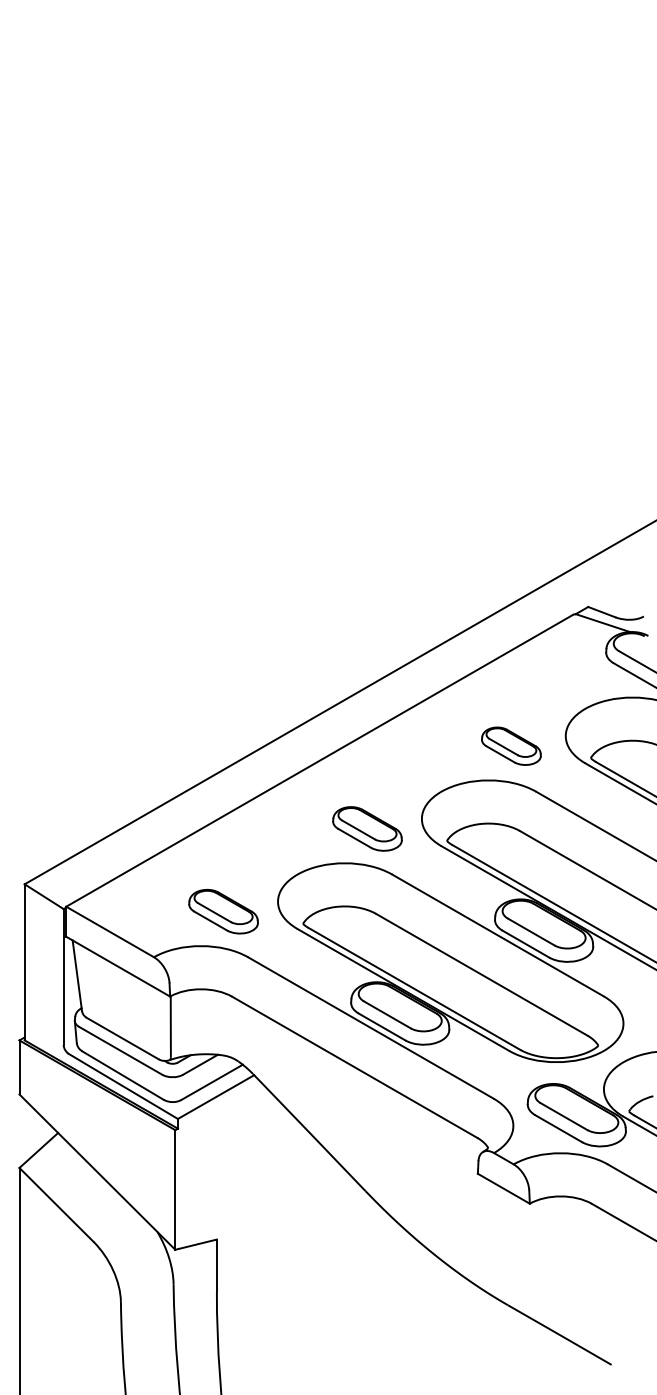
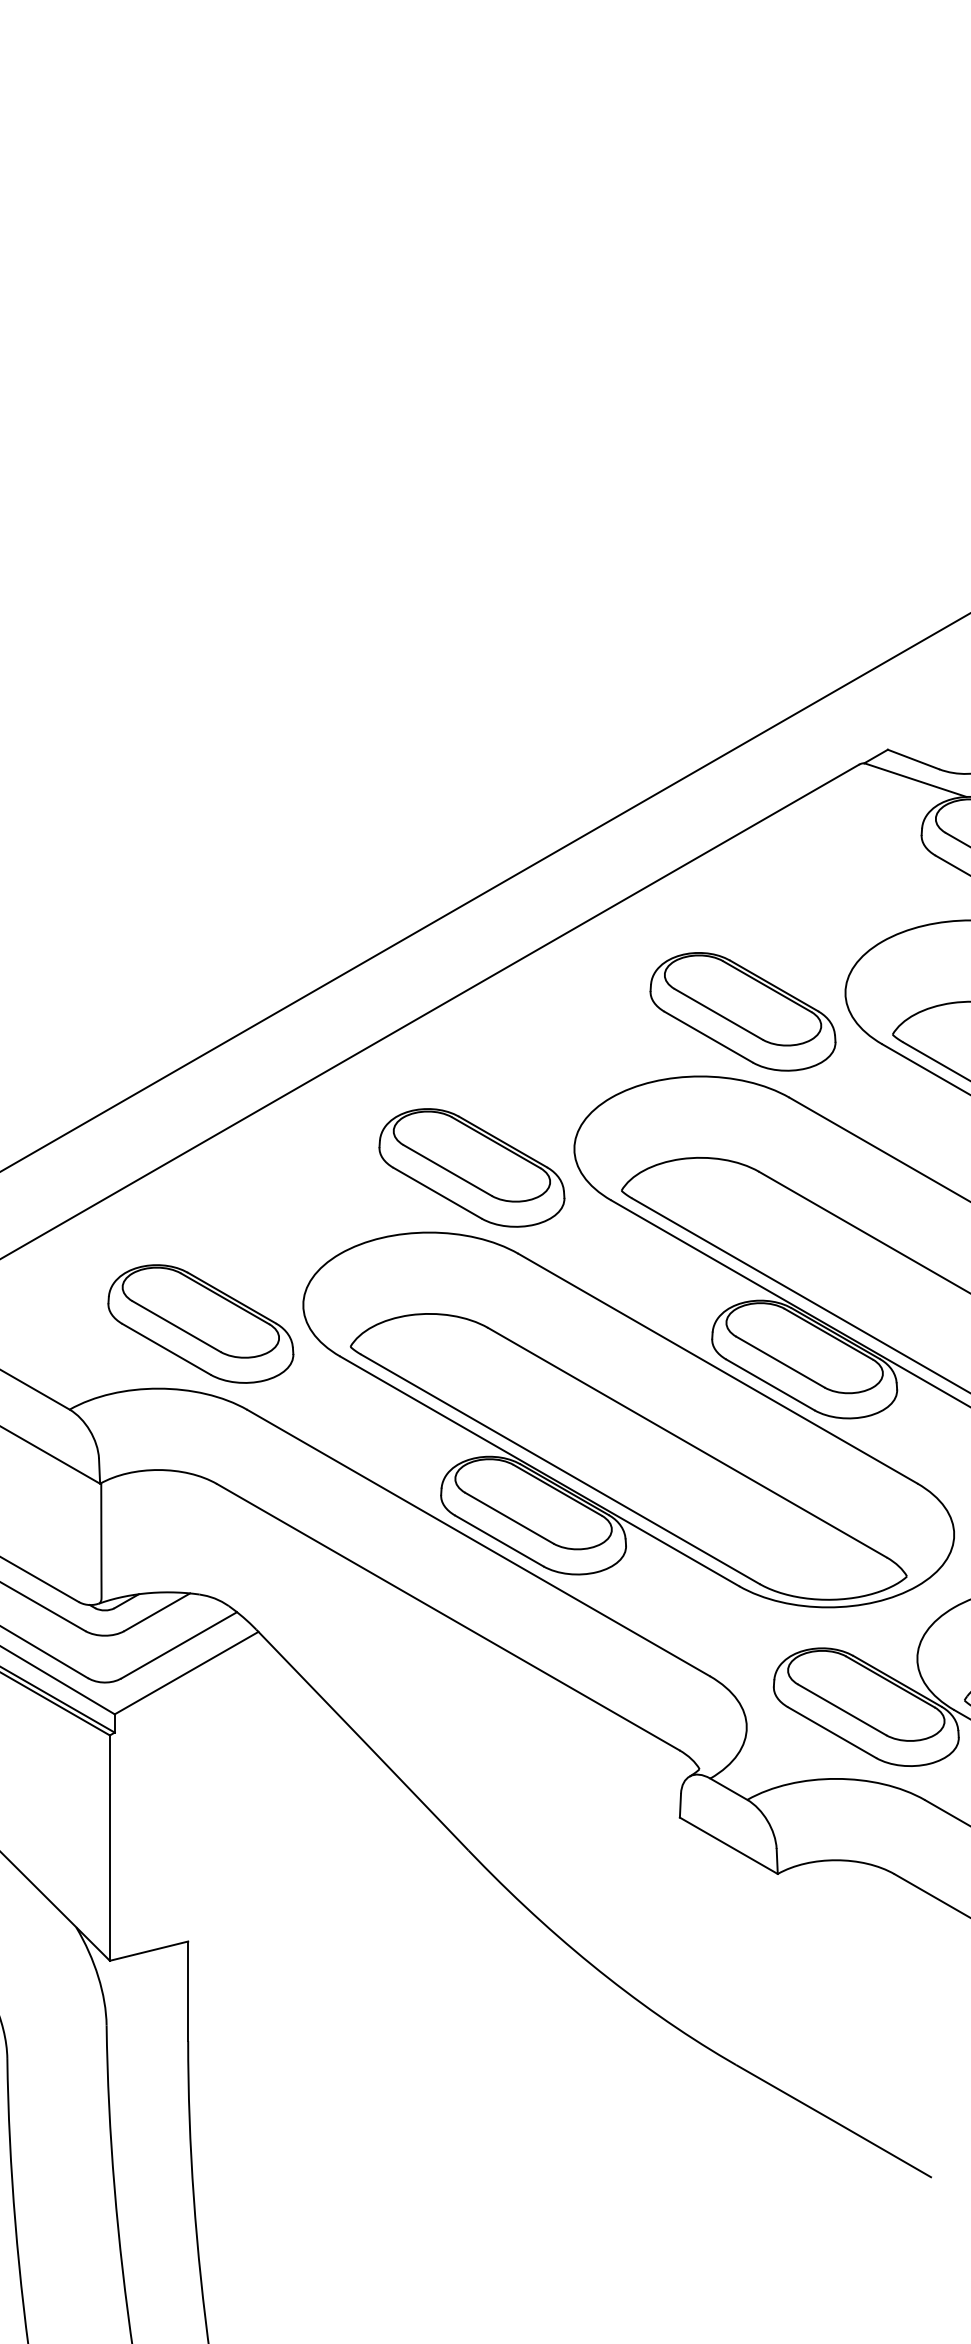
part: (511, 746) -> (743, 1012), size x1.67
part: (367, 828) -> (471, 1167), size x1.43
part: (223, 911) -> (200, 1323), size x1.43

